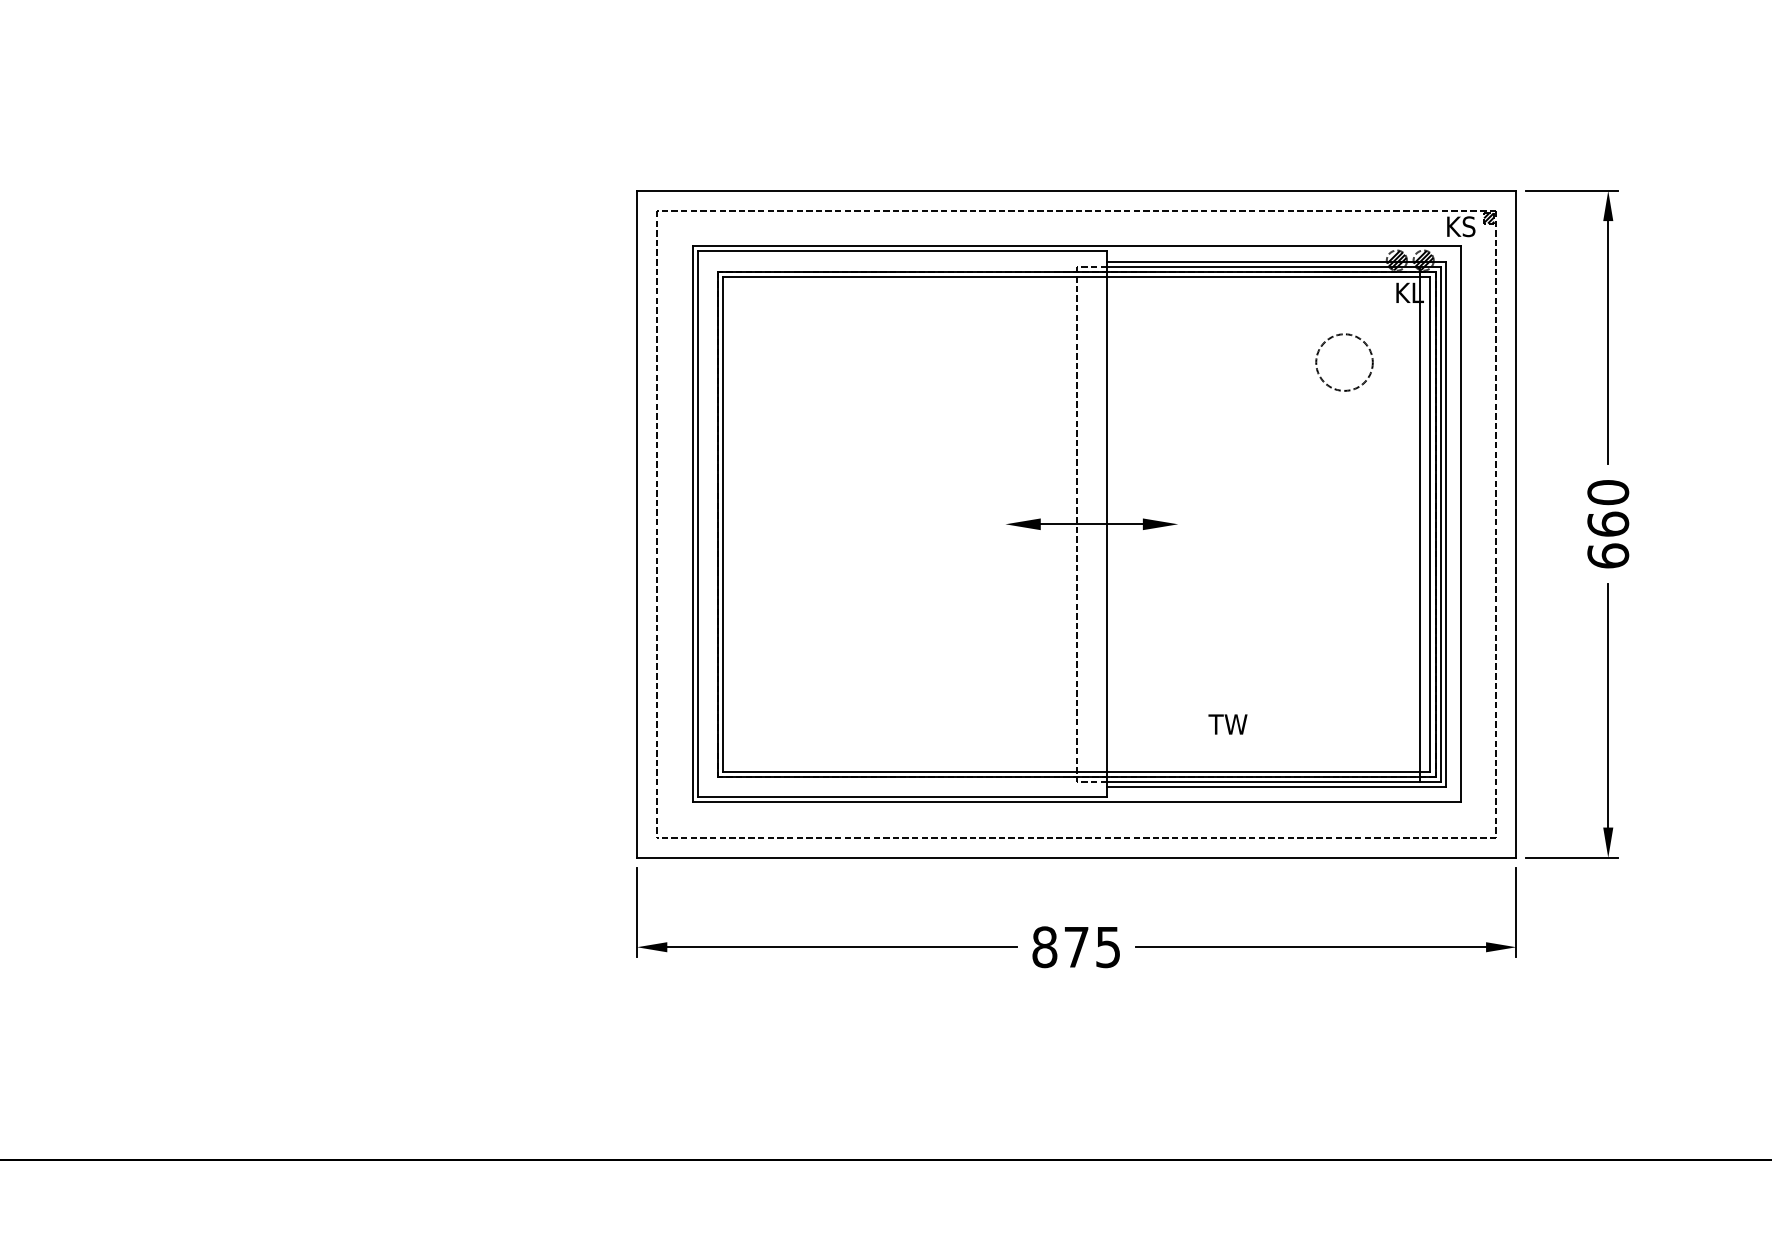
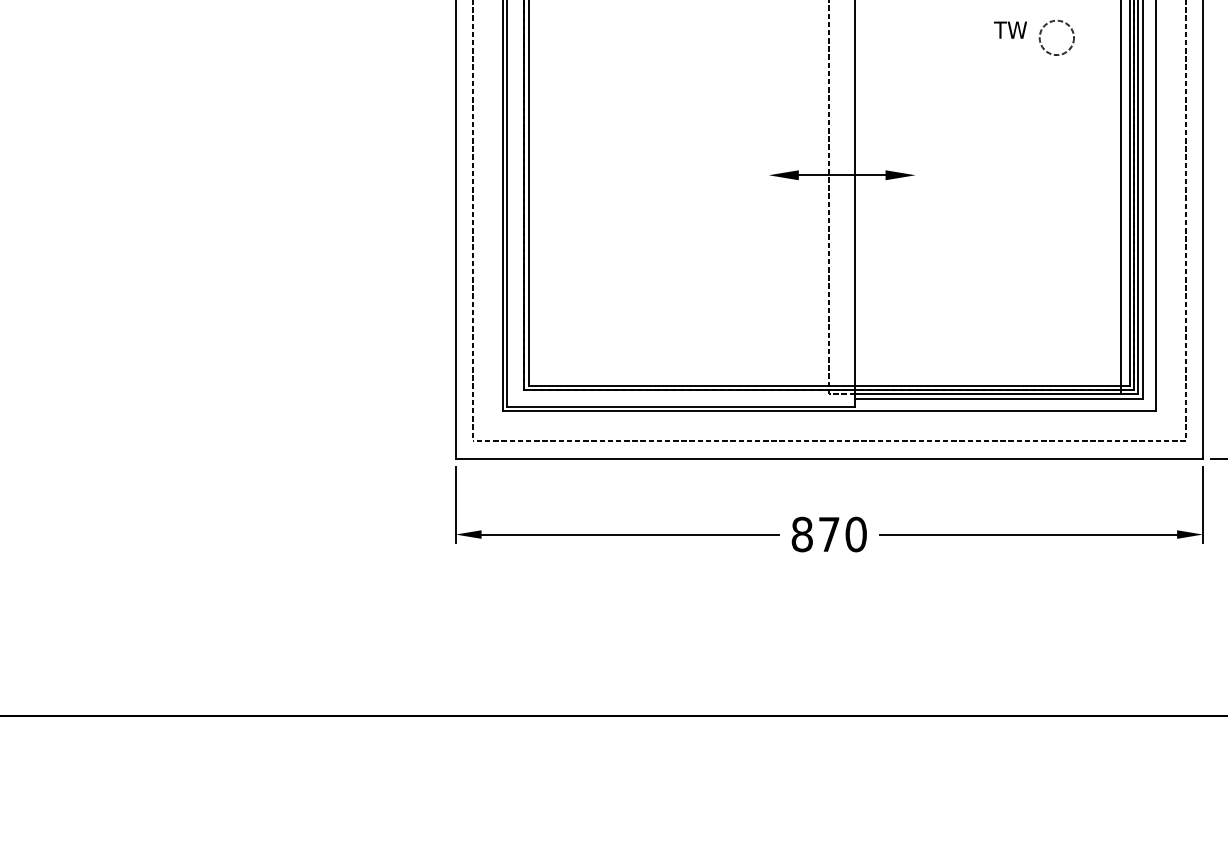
circle: (1344, 362) -> (1056, 37), size x0.71
text: (1227, 724) -> (1010, 30), moved
text: (1107, 947) -> (855, 534), 875 -> 870

